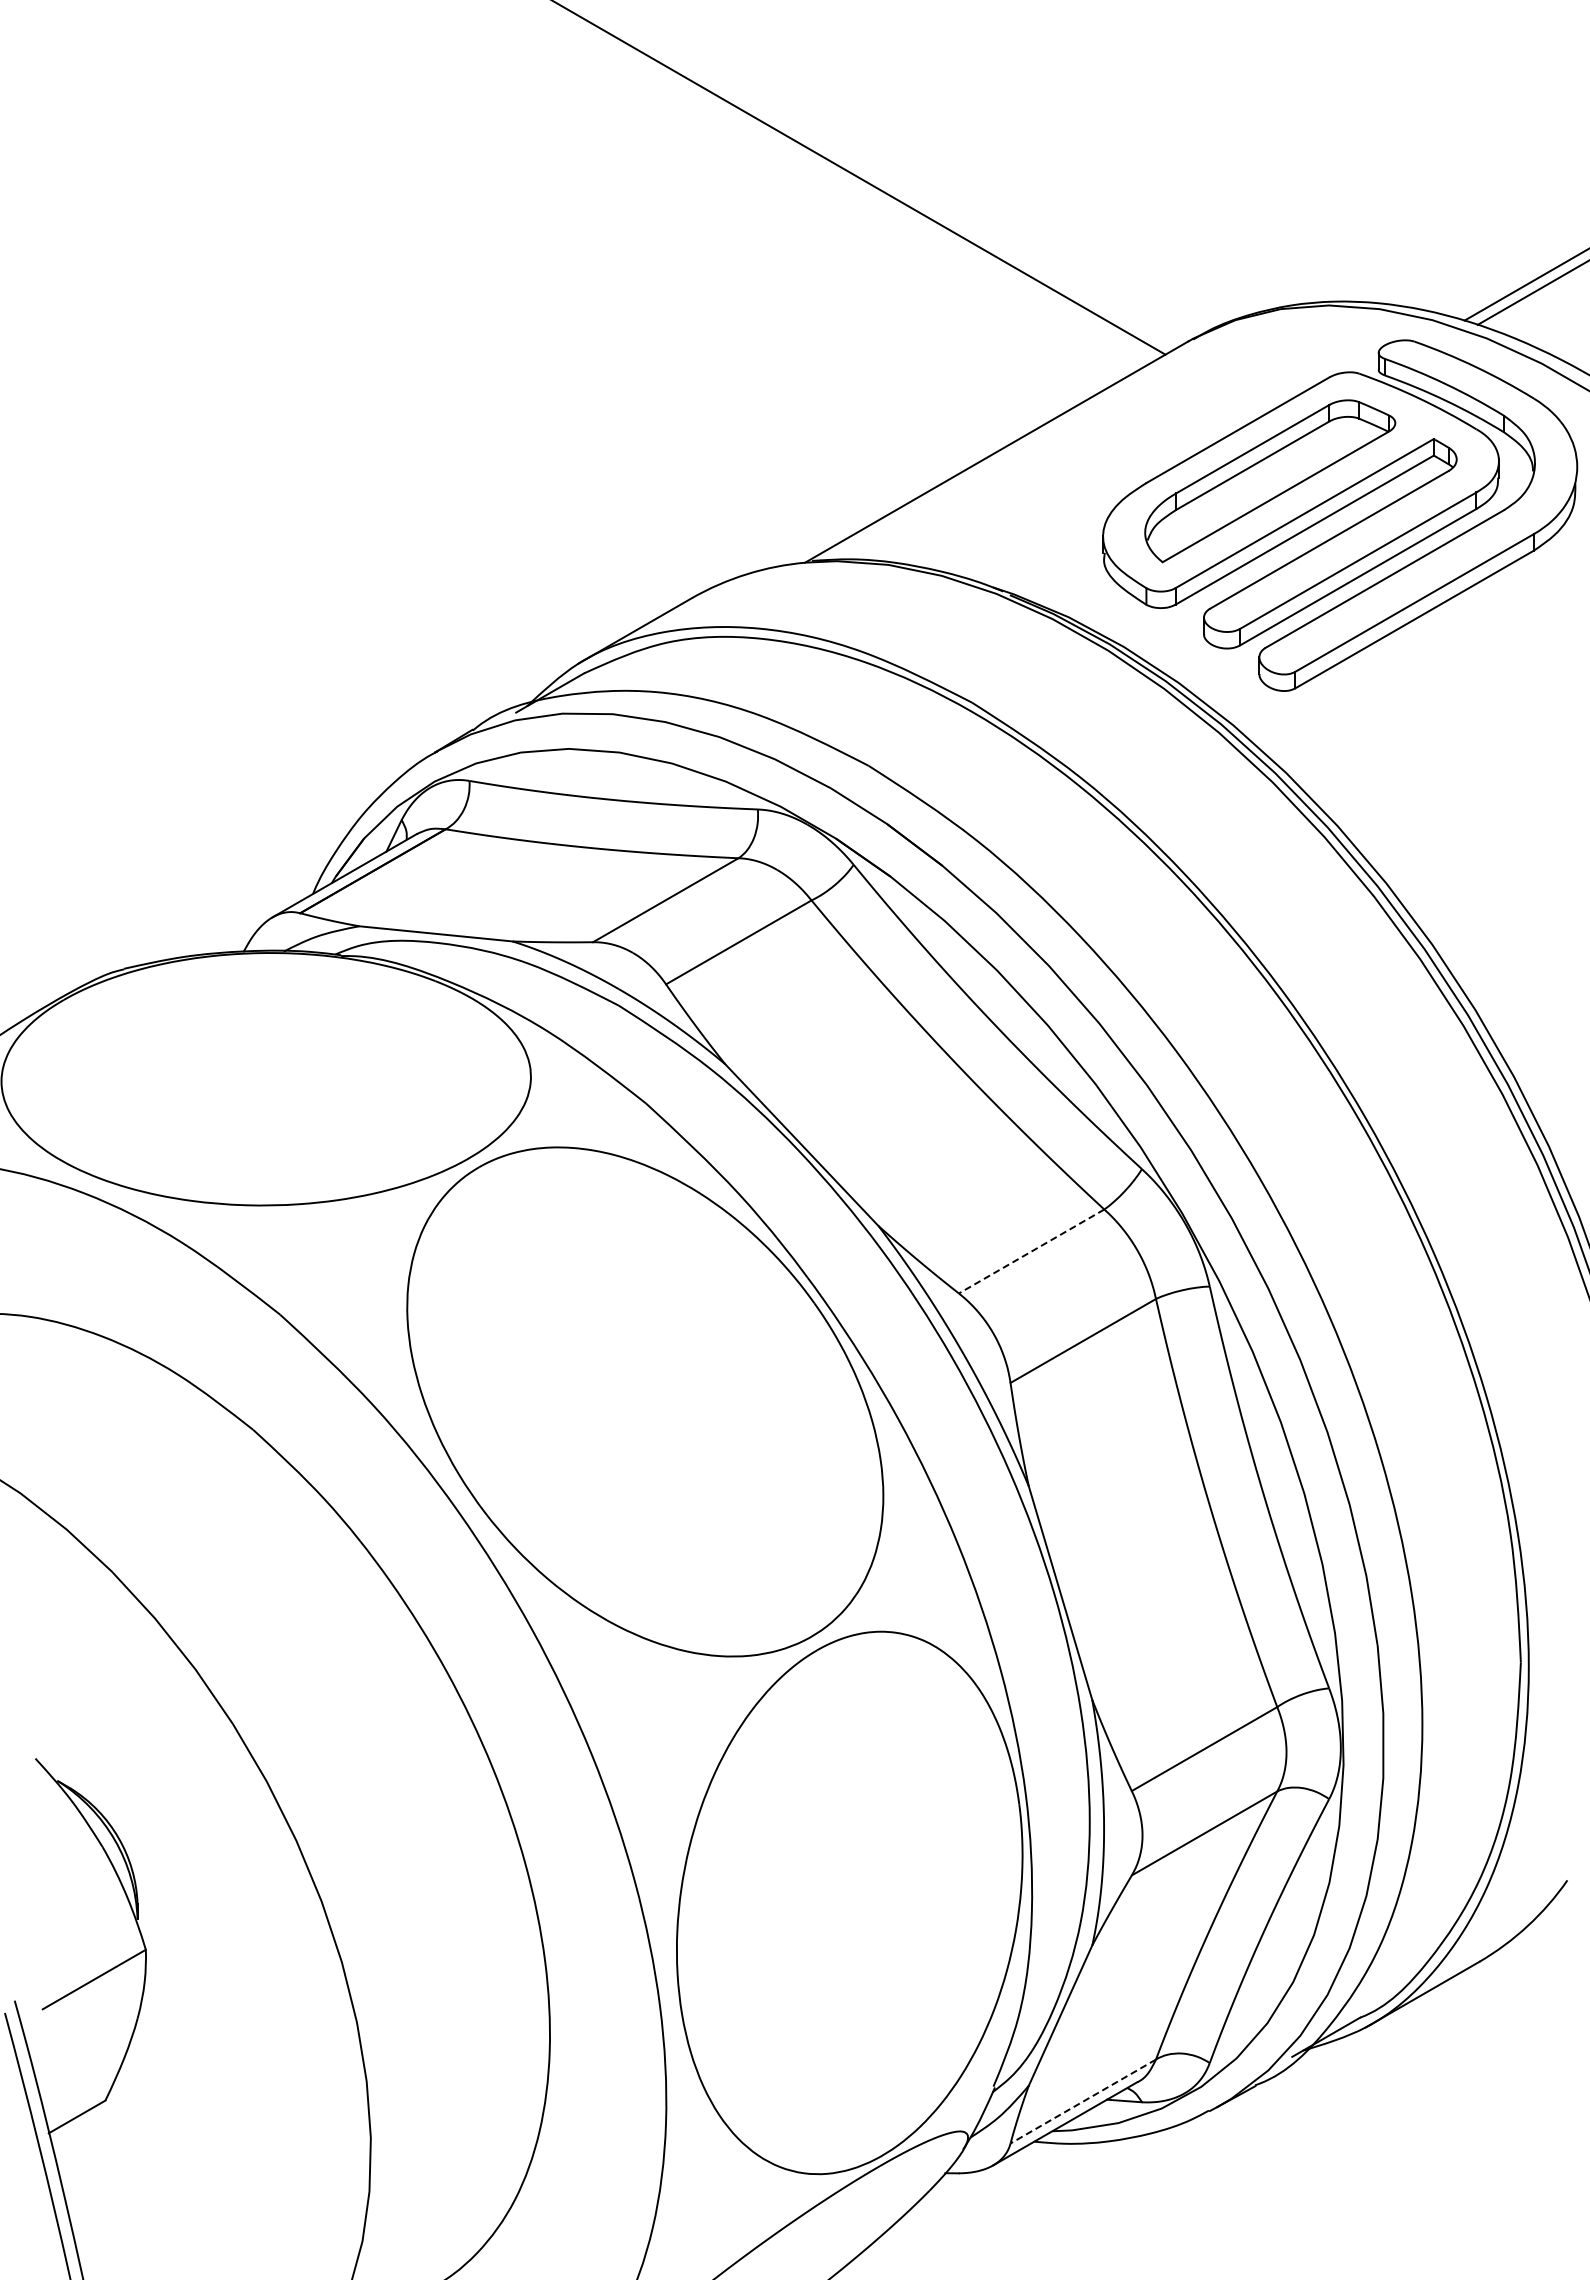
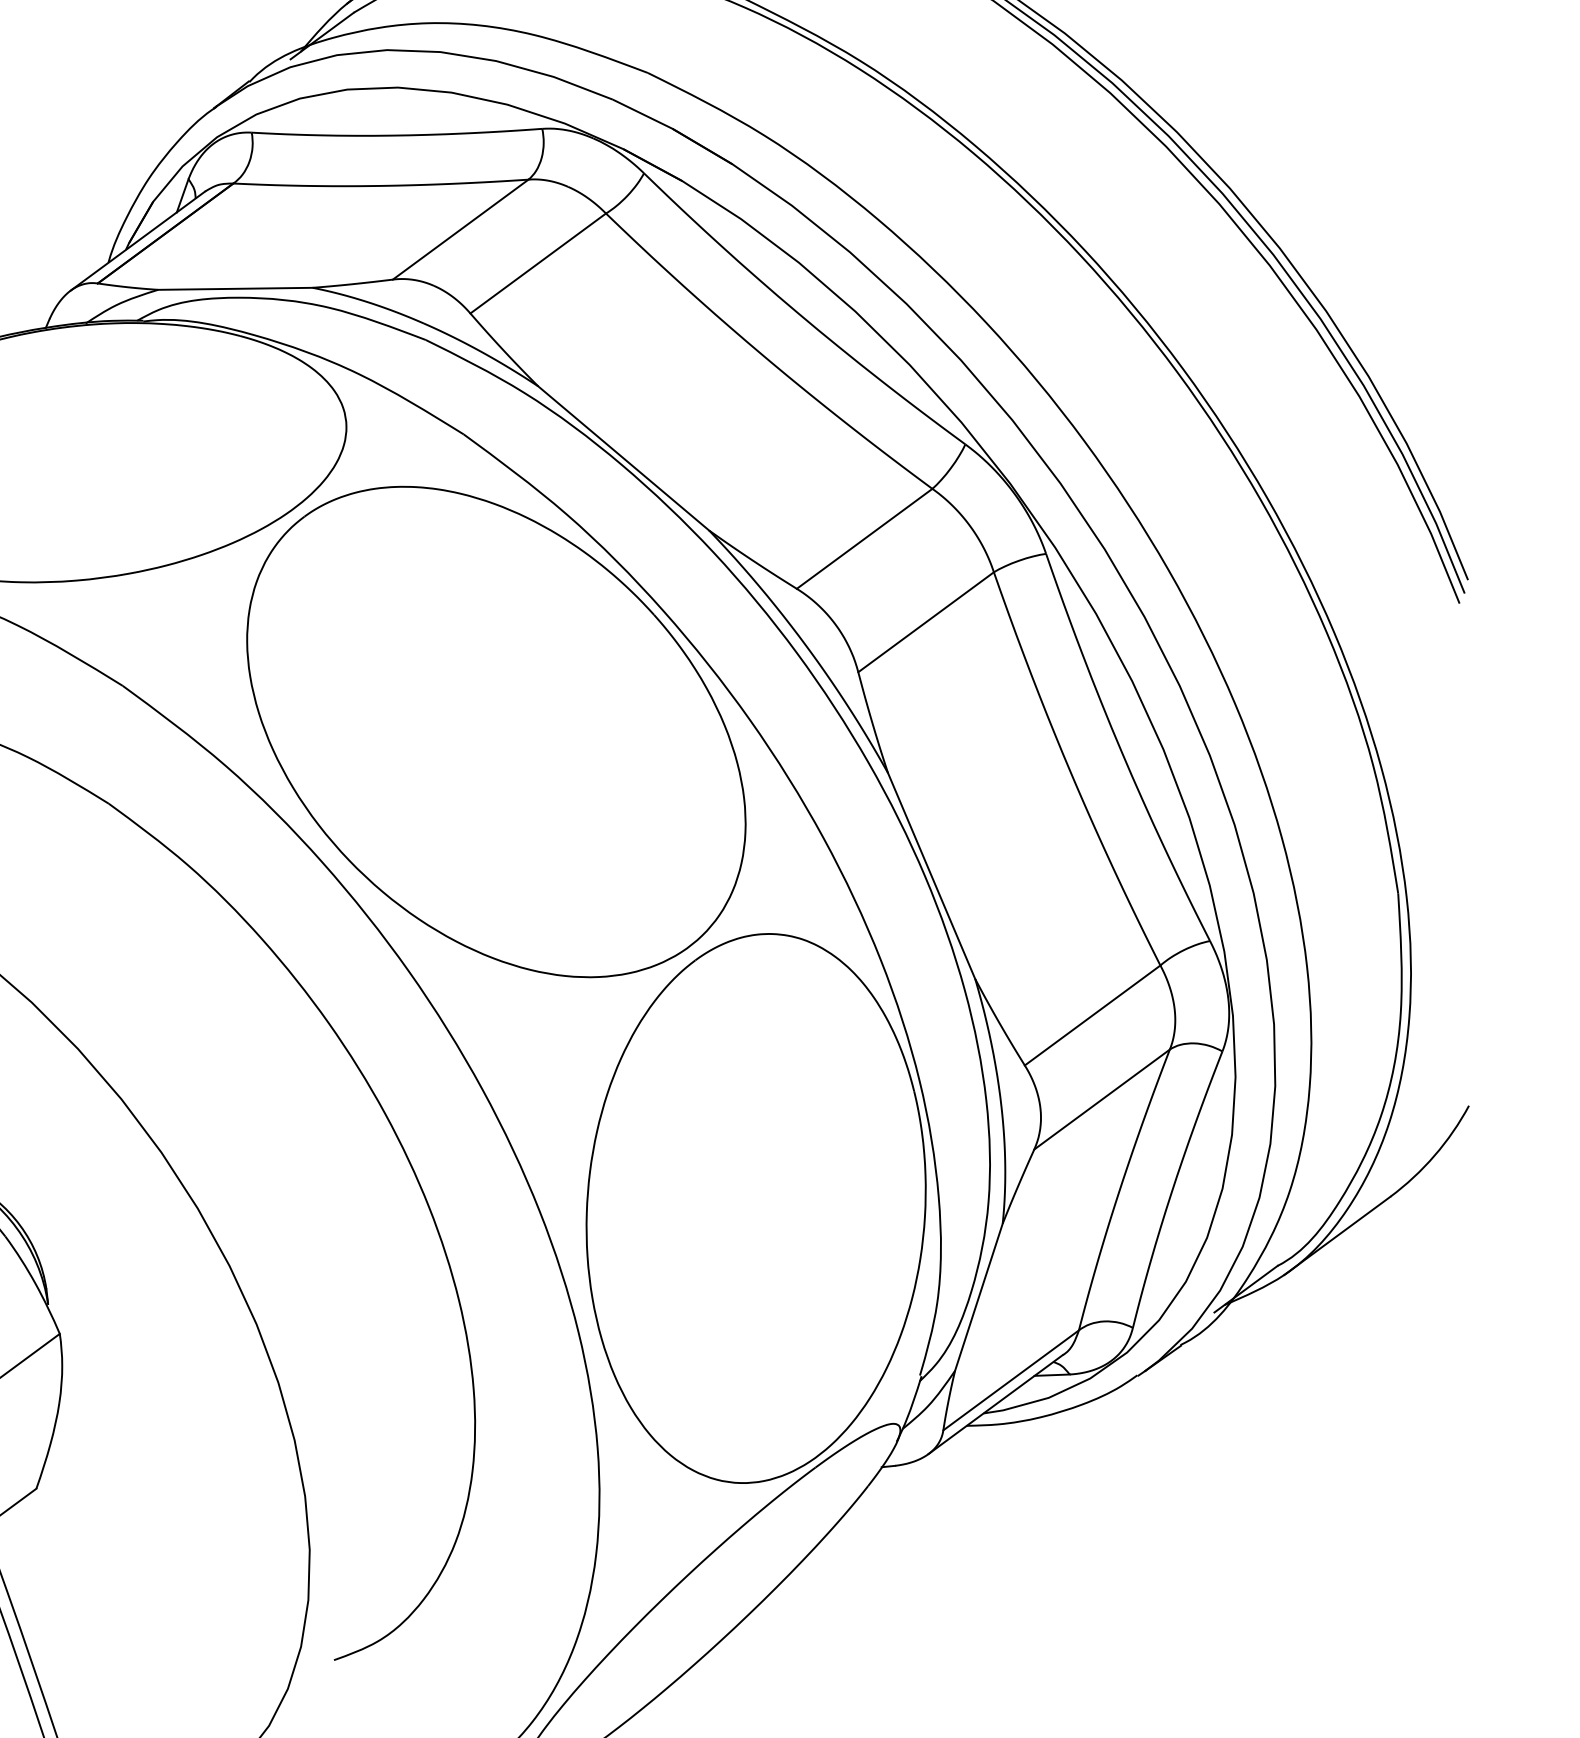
line: (1031, 1251) -> (864, 538), dashed -> solid
line: (1083, 2101) -> (1011, 1380), dashed -> solid

